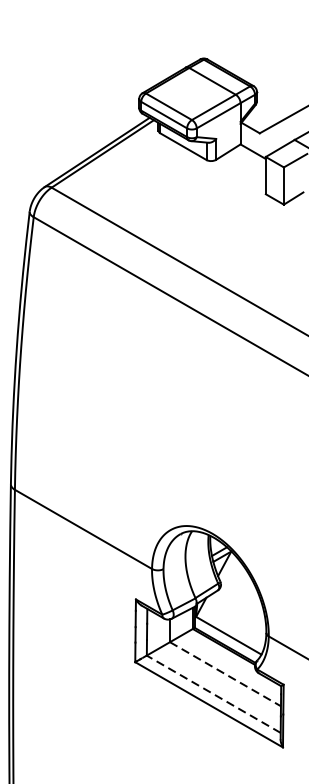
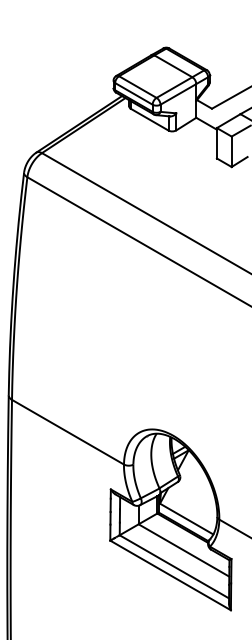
line: (226, 674) -> (184, 550), dashed -> solid
line: (212, 693) -> (173, 566), dashed -> solid

